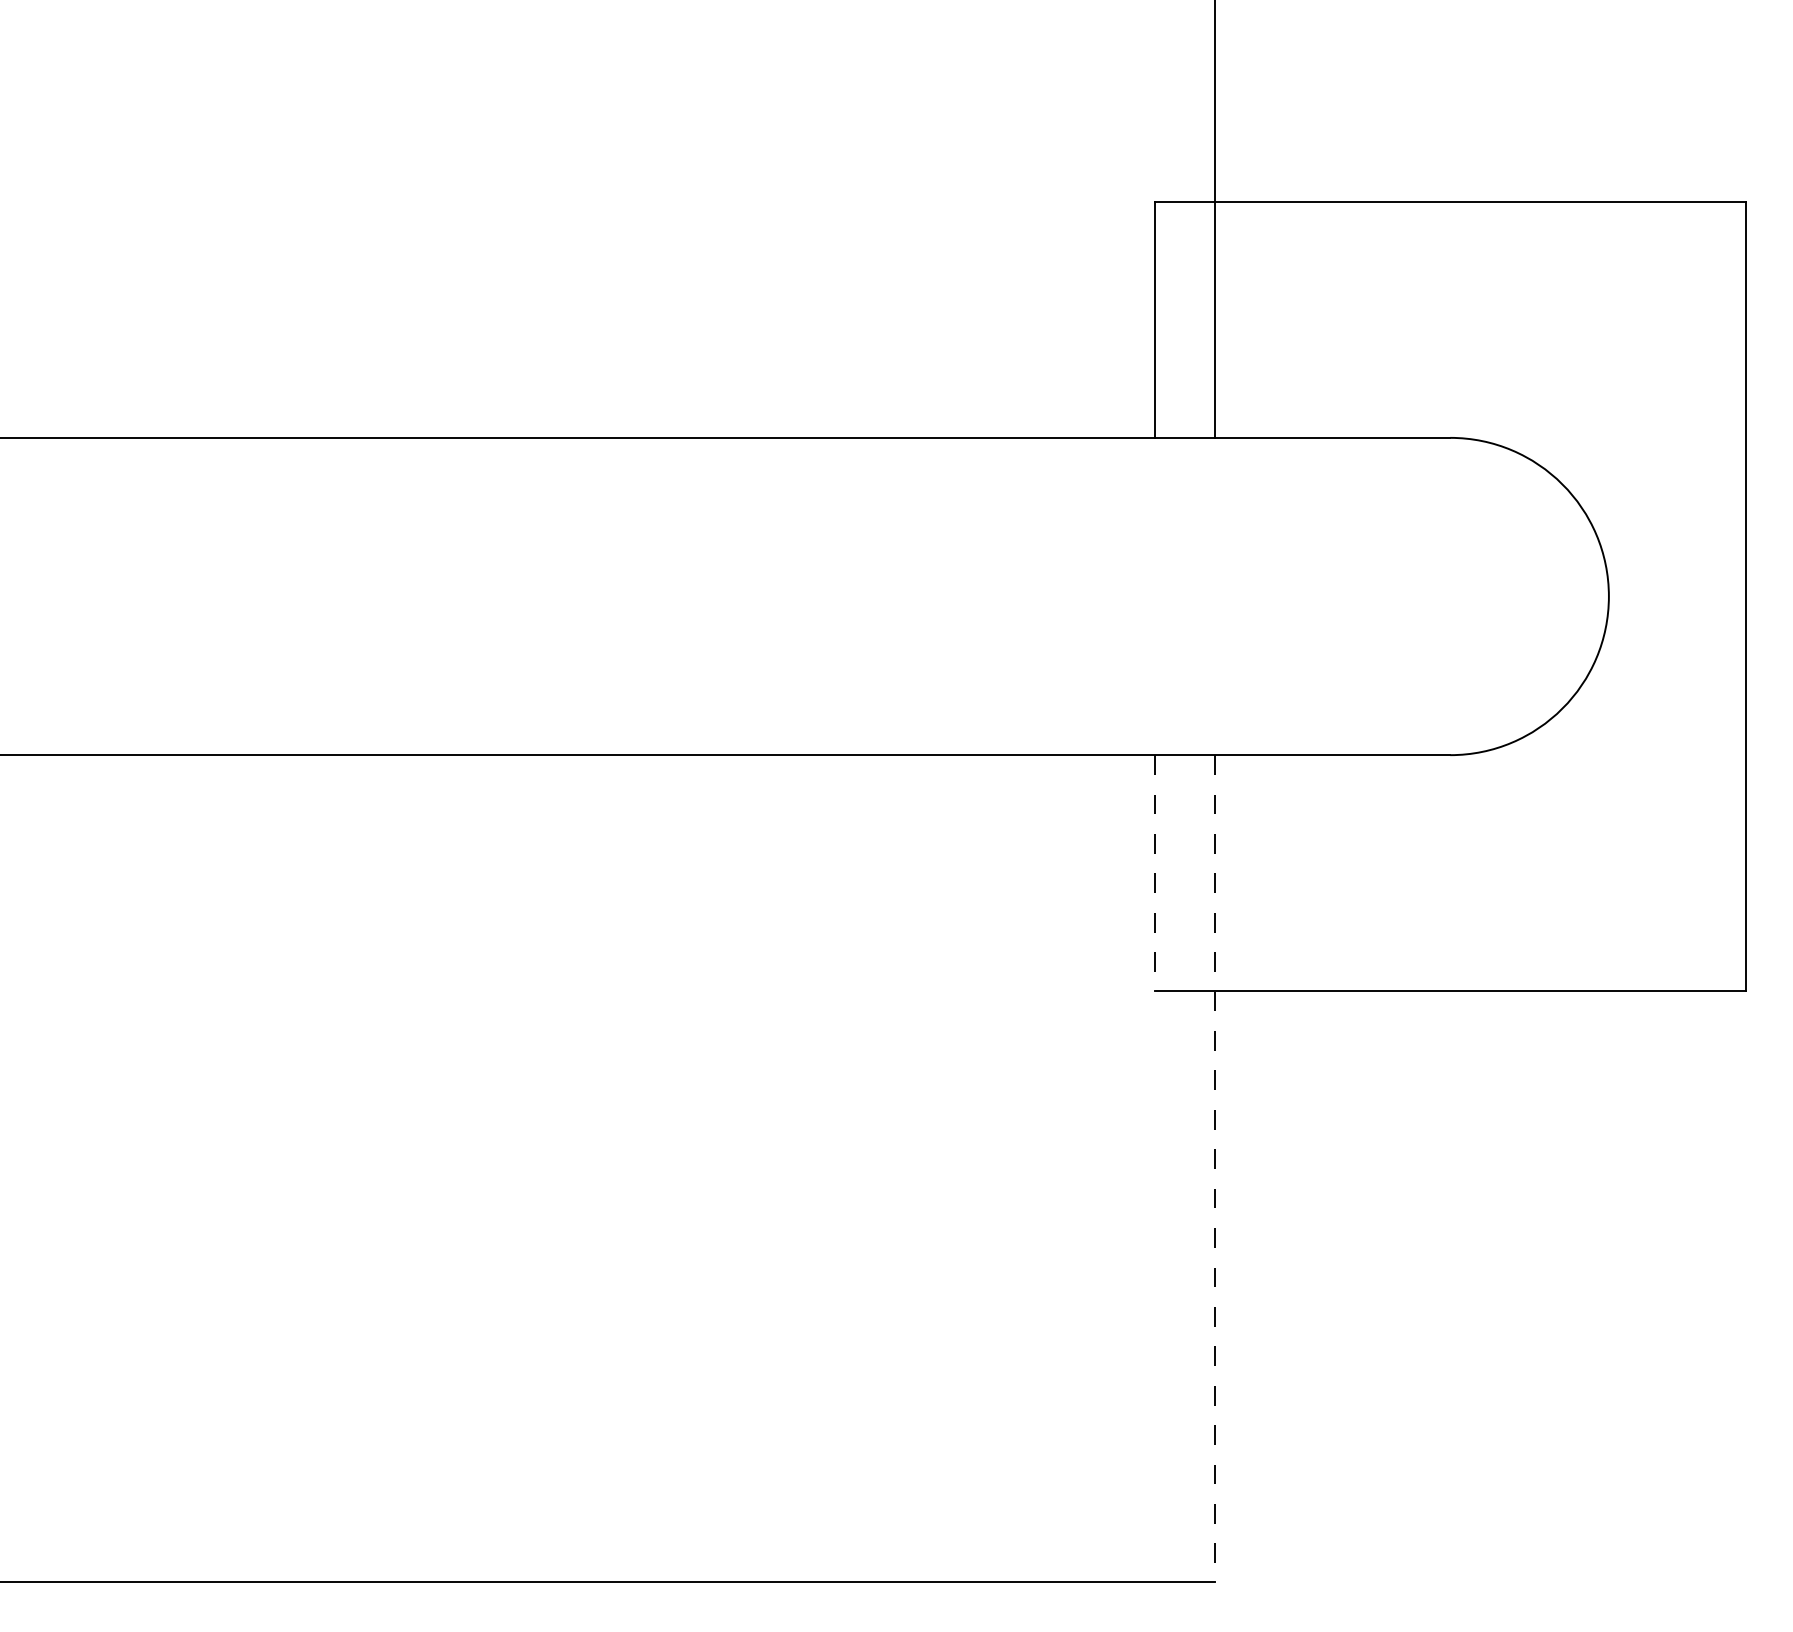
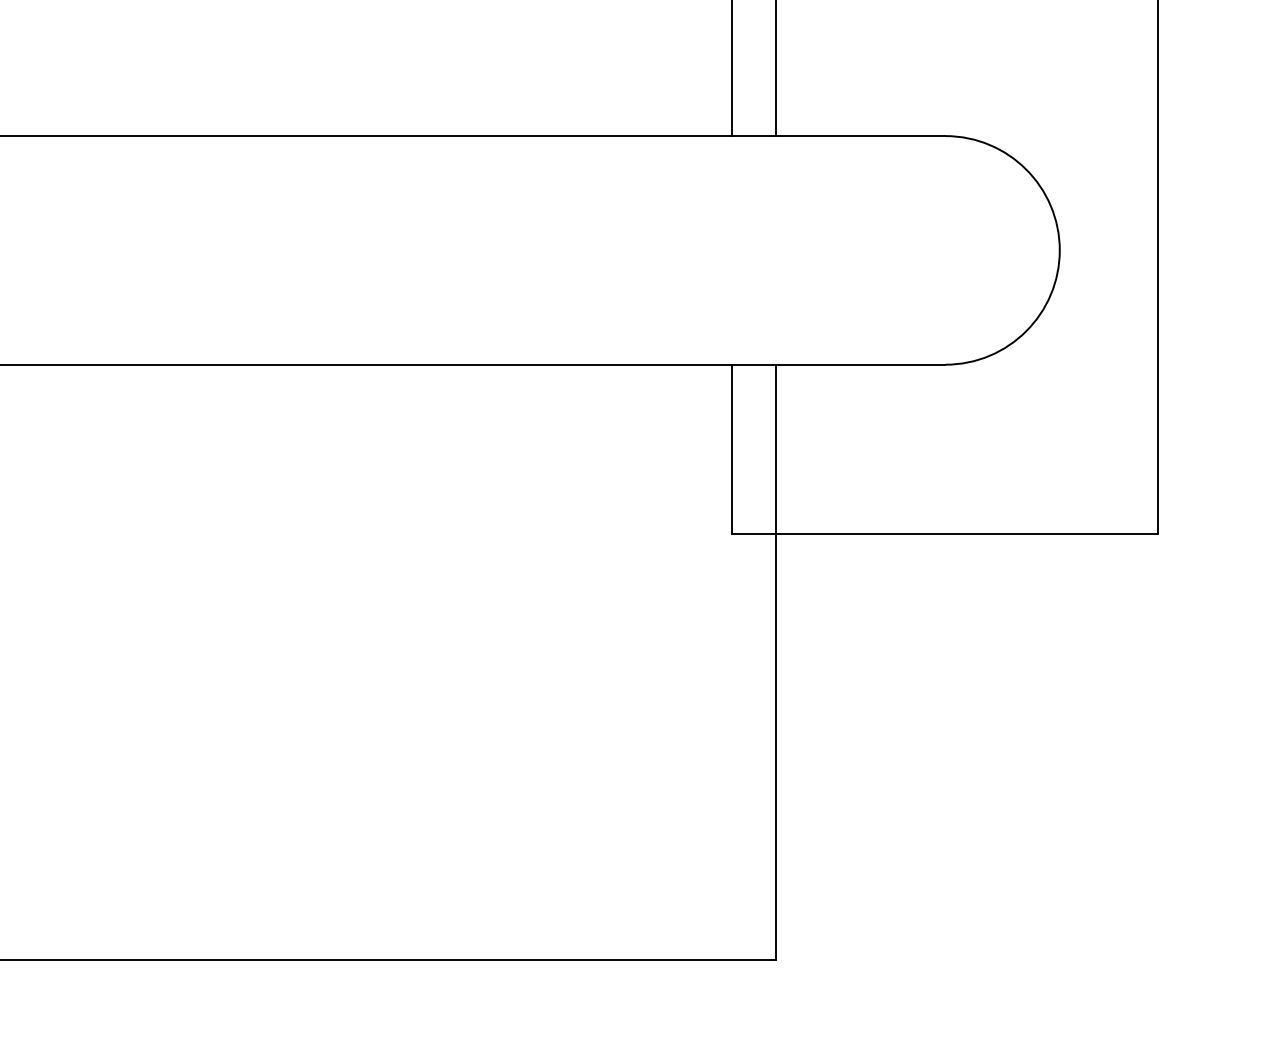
line: (1154, 872) -> (732, 449), dashed -> solid
line: (1214, 1169) -> (775, 663), dashed -> solid

